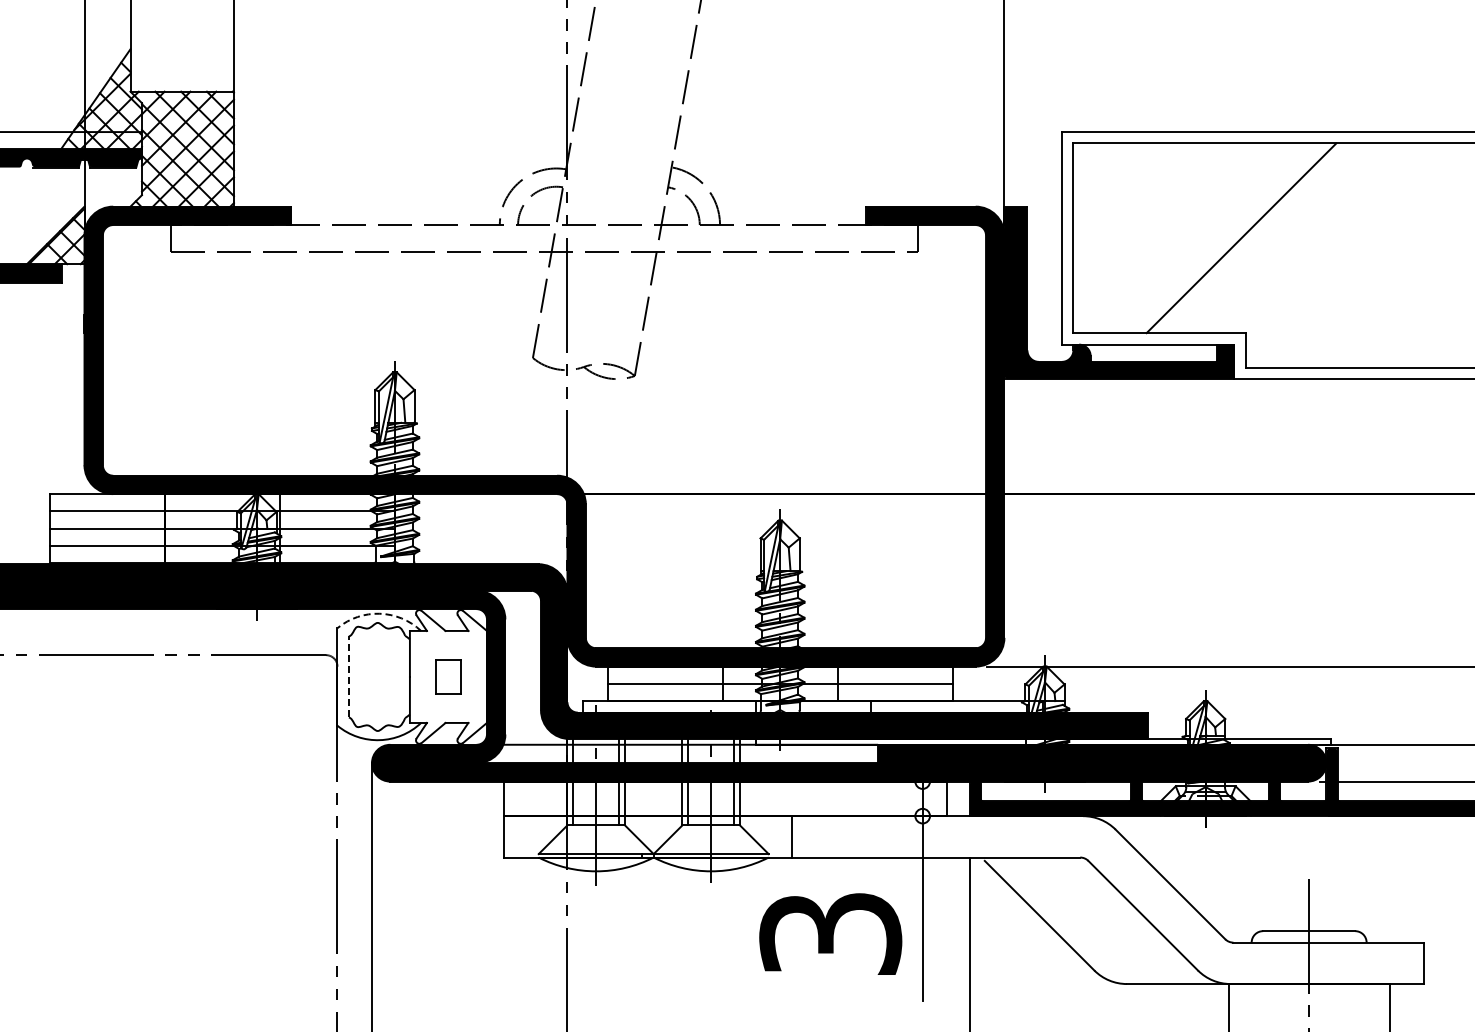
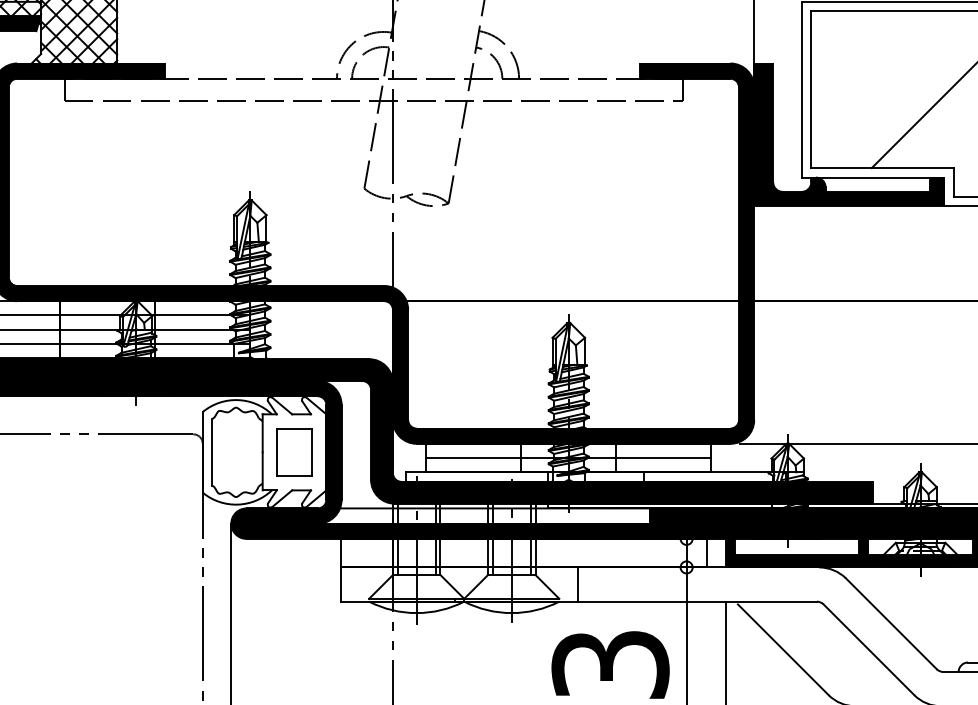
arc: (379, 613) -> (237, 399), dashed -> solid
line: (348, 676) -> (211, 451), dashed -> solid
part: (448, 676) -> (294, 451), size x1.67

